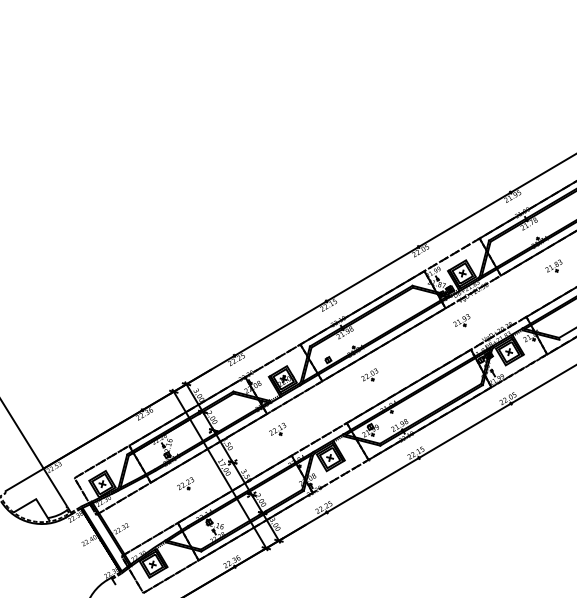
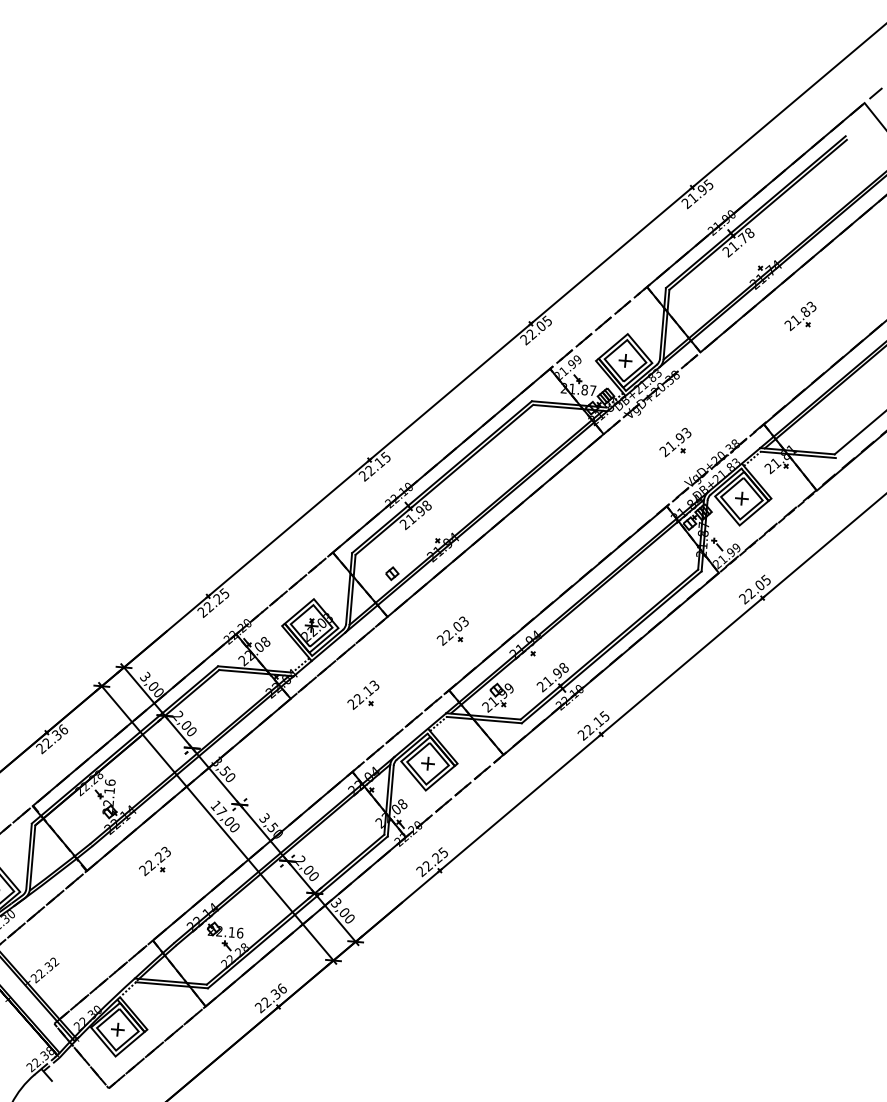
part: (461, 320) -> (674, 442), moved
part: (369, 374) -> (452, 630), moved
part: (277, 428) -> (362, 693), moved

